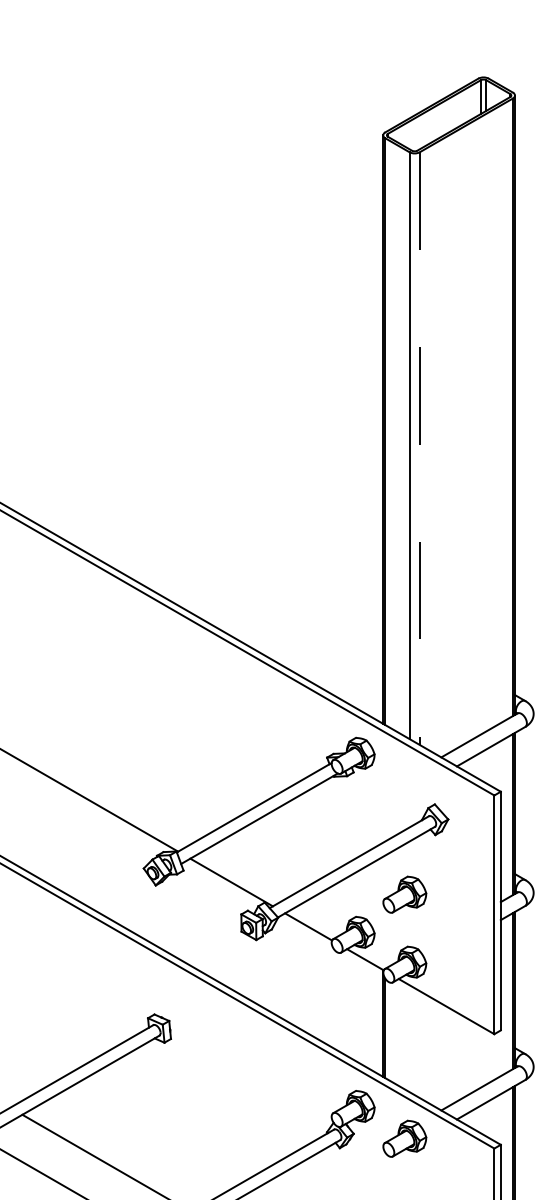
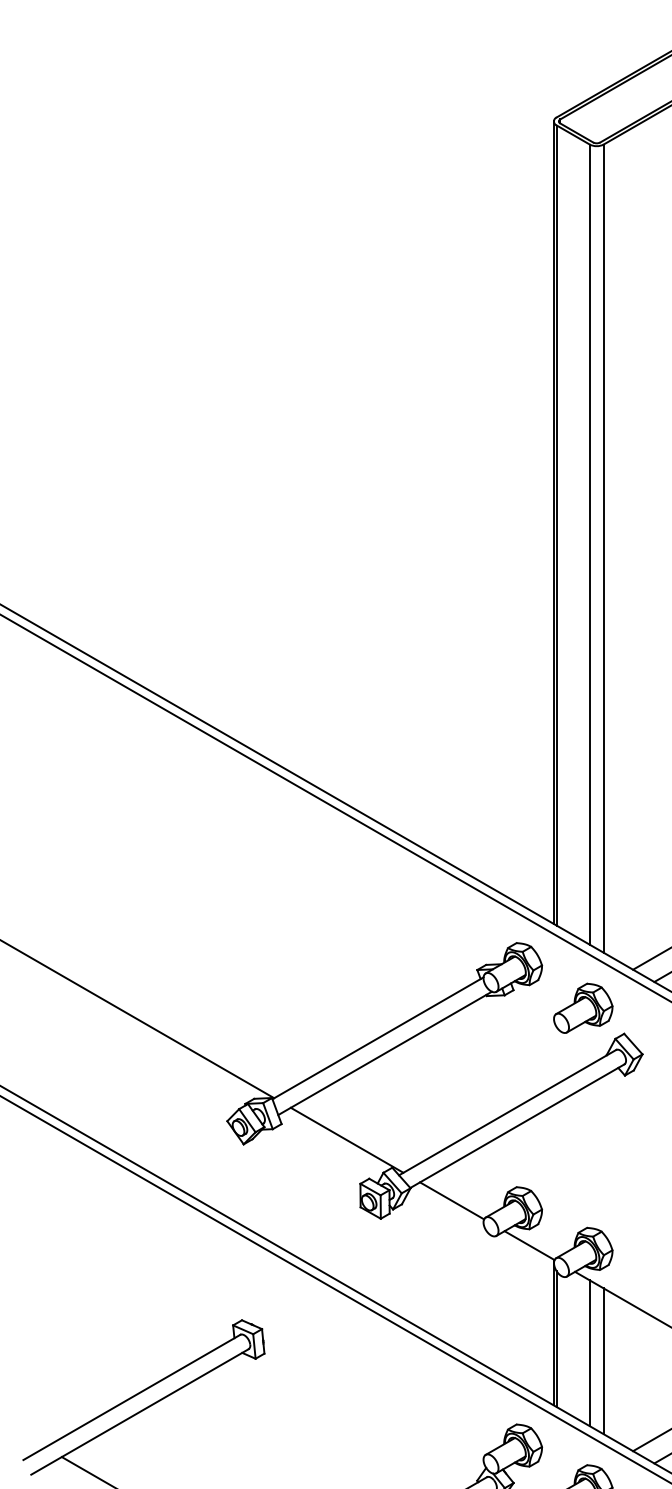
line: (419, 449) -> (603, 549), dashed -> solid
part: (404, 894) -> (582, 1008), moved
line: (409, 1038) -> (589, 1353), added
line: (419, 1044) -> (603, 1361), added

